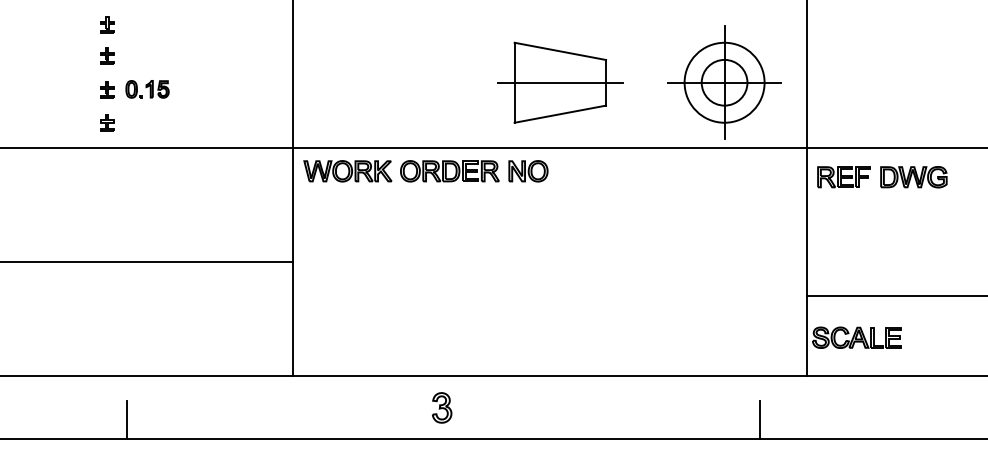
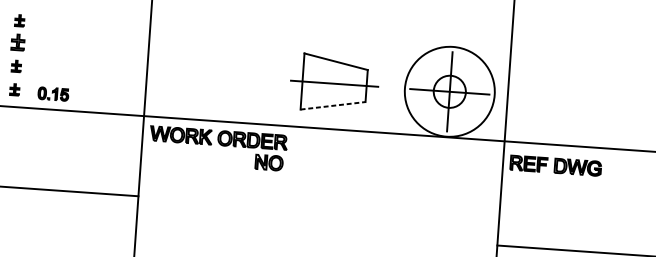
part: (107, 55) -> (18, 42), size x1.4
circle: (724, 82) -> (449, 91), size x1.6
part: (147, 89) -> (53, 94), moved
line: (560, 114) -> (333, 106), solid -> dashed
part: (528, 171) -> (269, 162), moved

